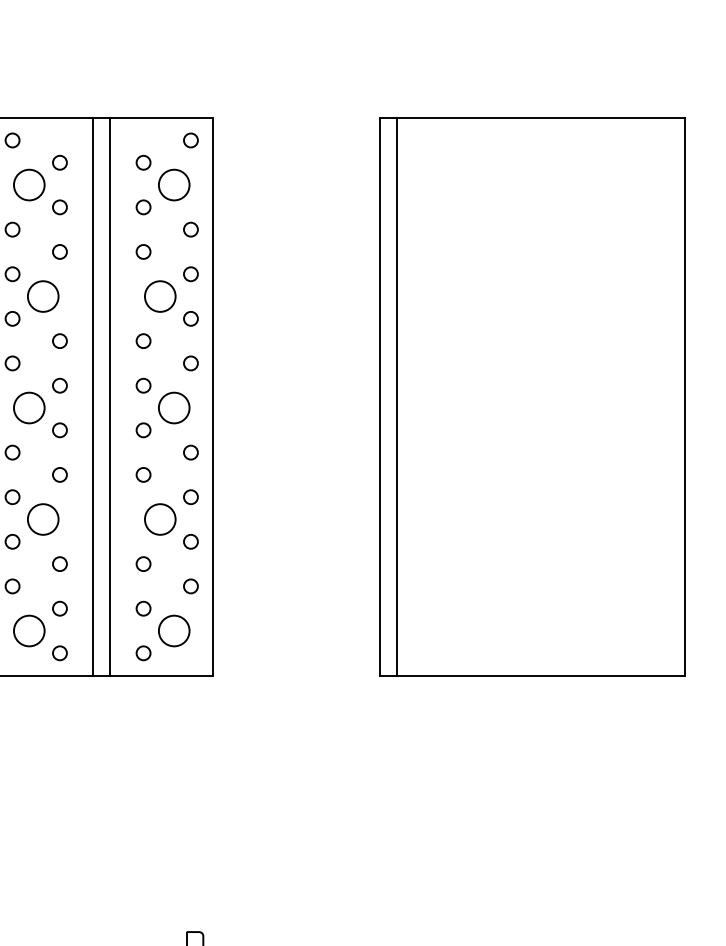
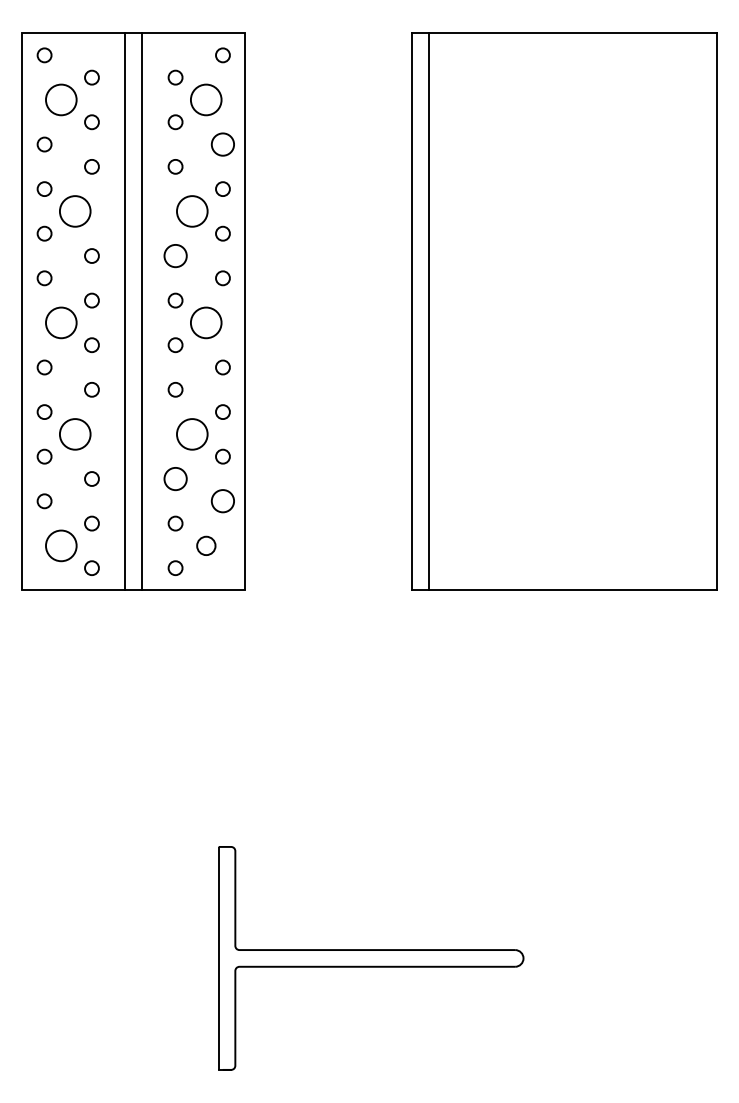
circle: (190, 229) -> (222, 144), size x1.6
circle: (143, 340) -> (175, 255), size x1.6
circle: (143, 563) -> (175, 478), size x1.6
circle: (190, 586) -> (222, 501), size x1.6
circle: (174, 630) -> (206, 545), size x0.6

